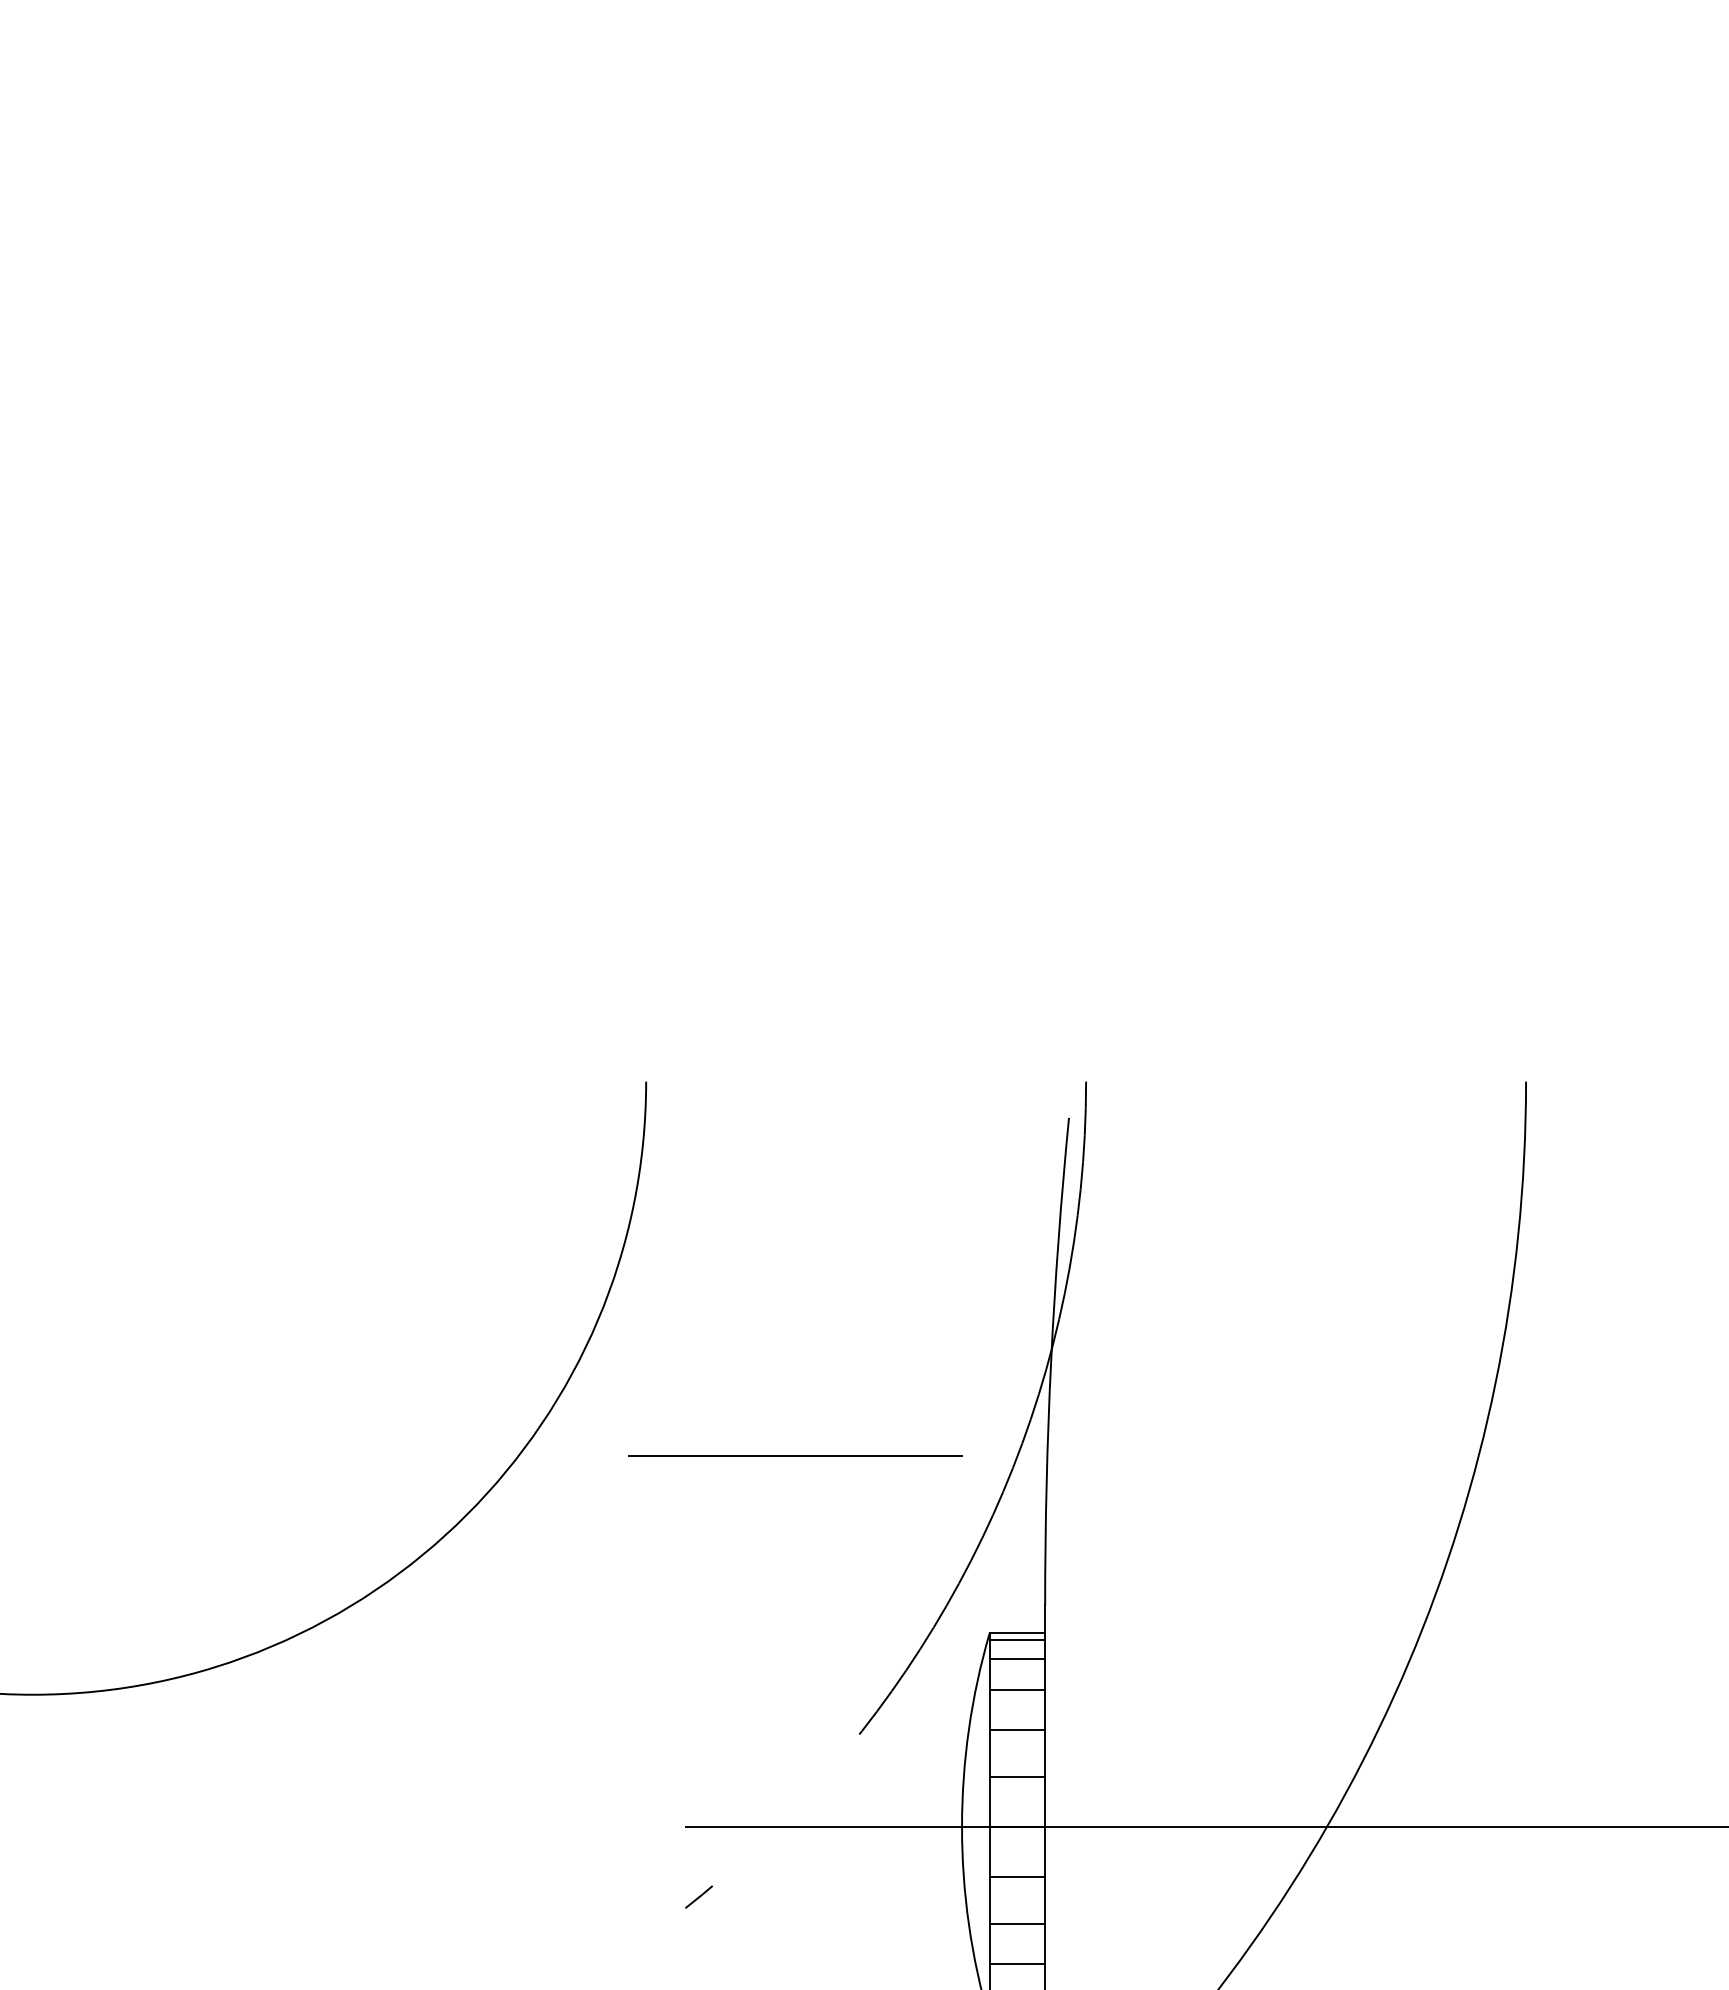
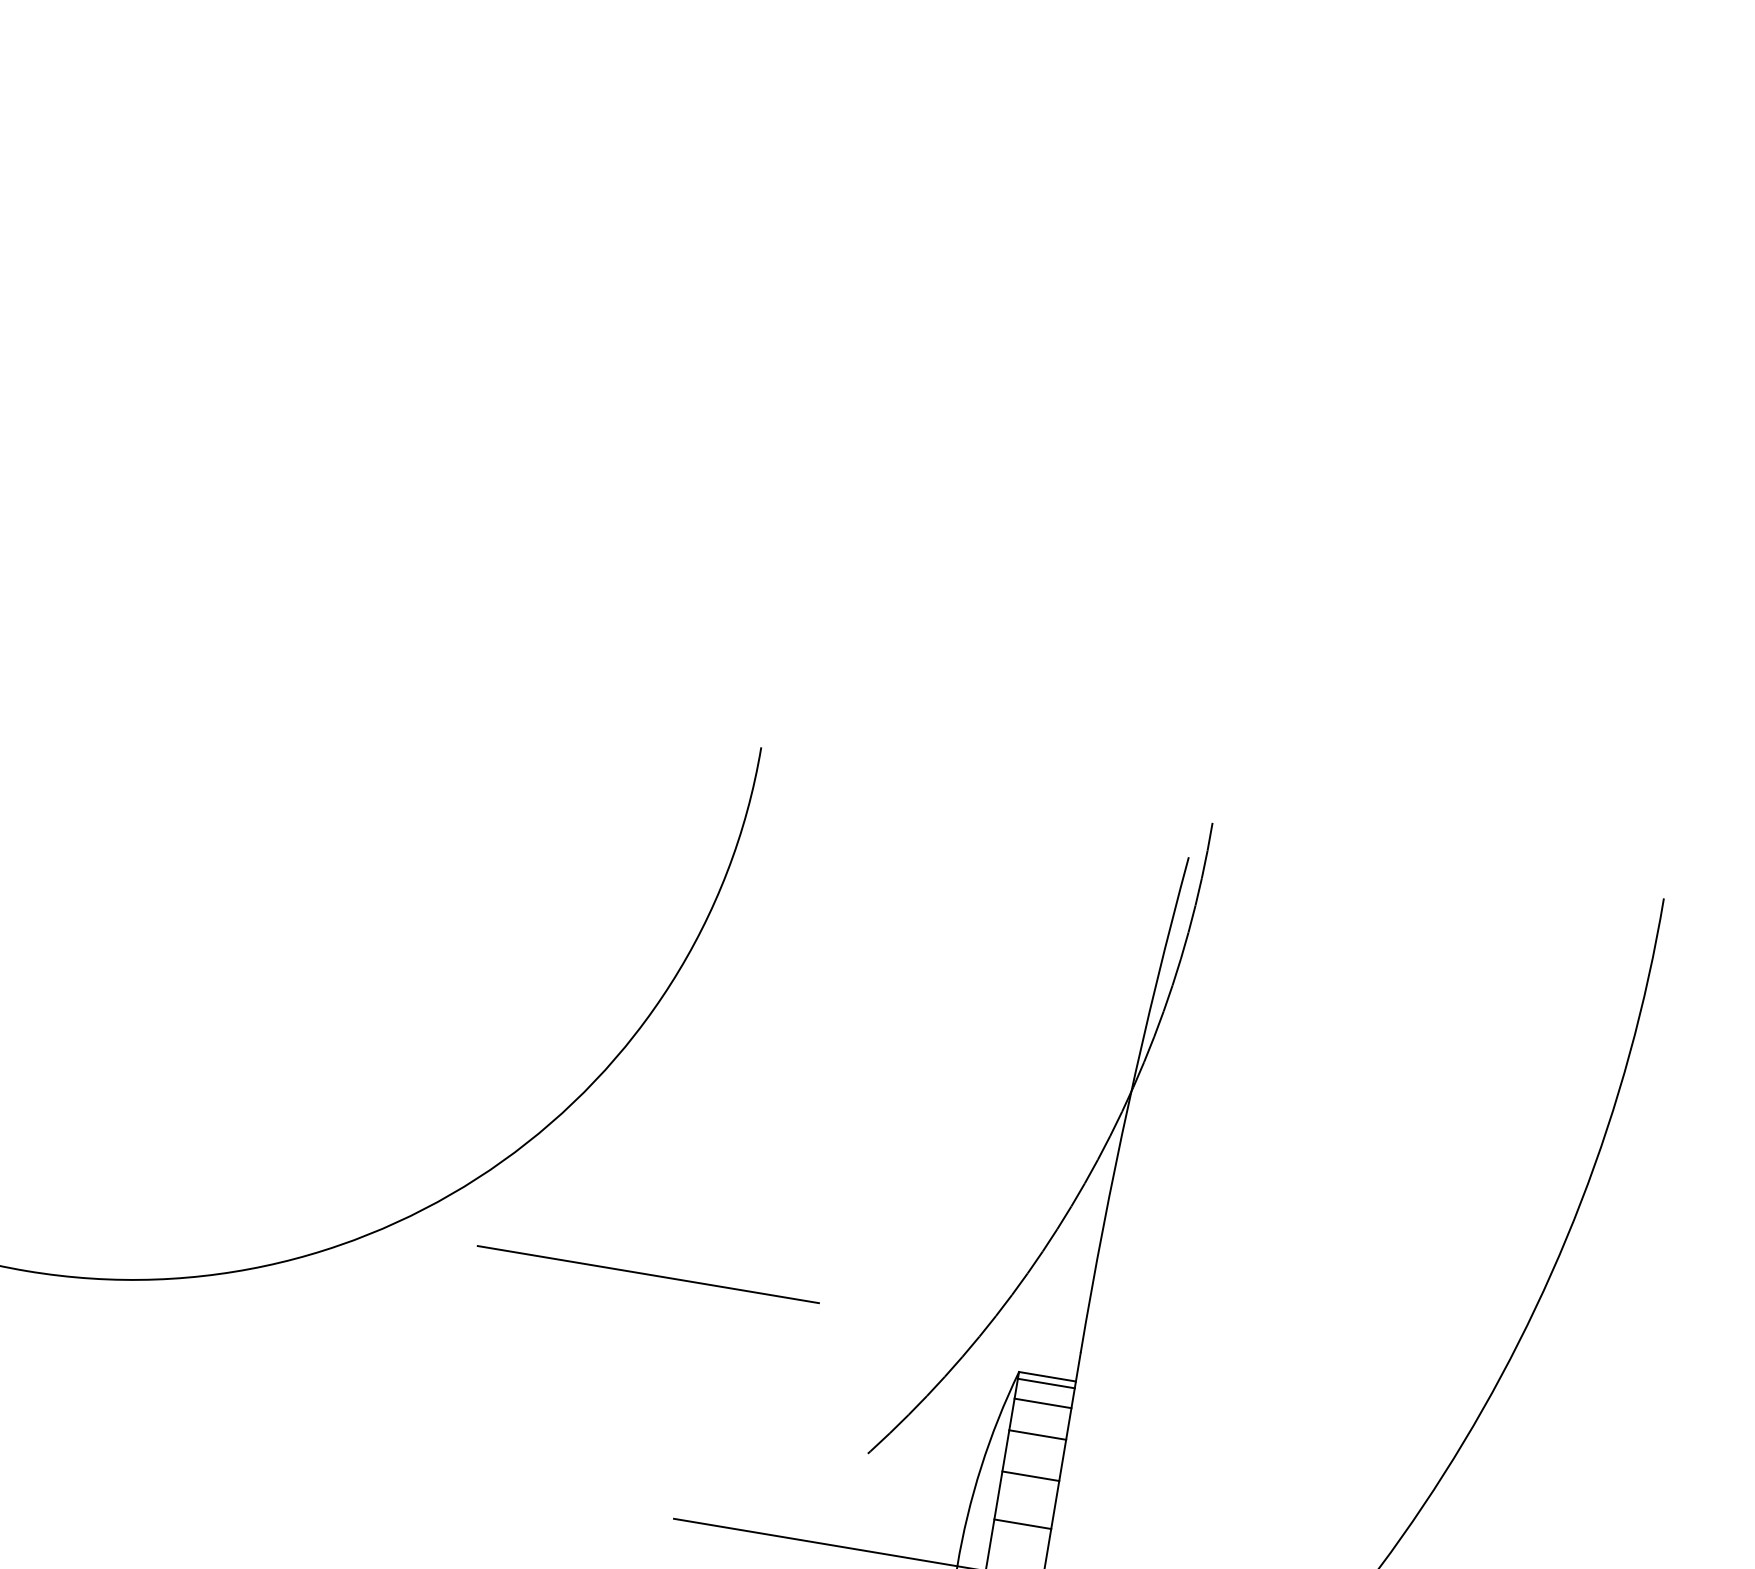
line: (795, 1455) -> (648, 1273), moved

